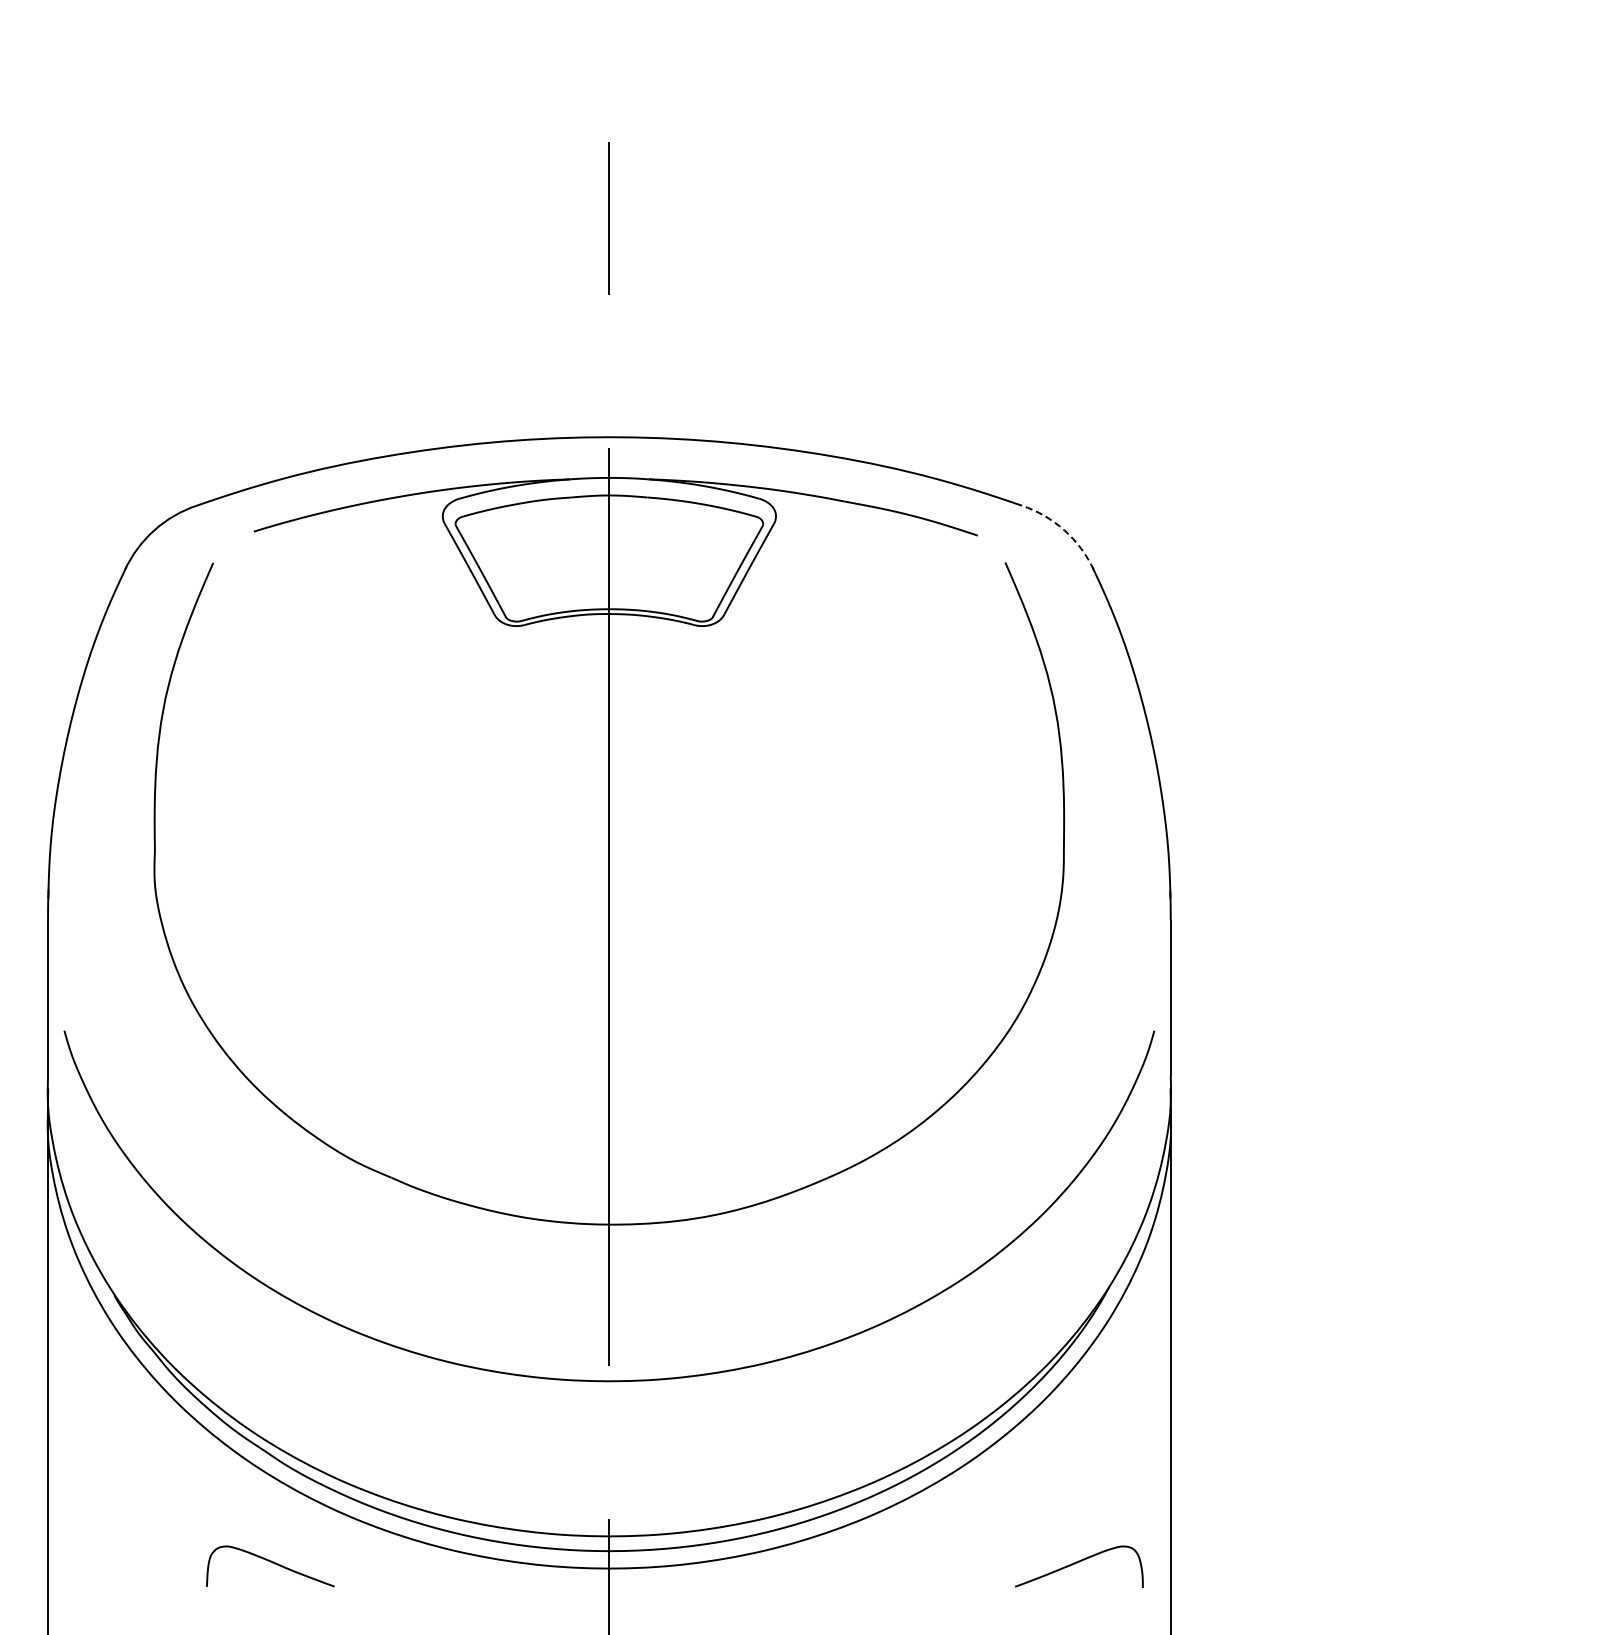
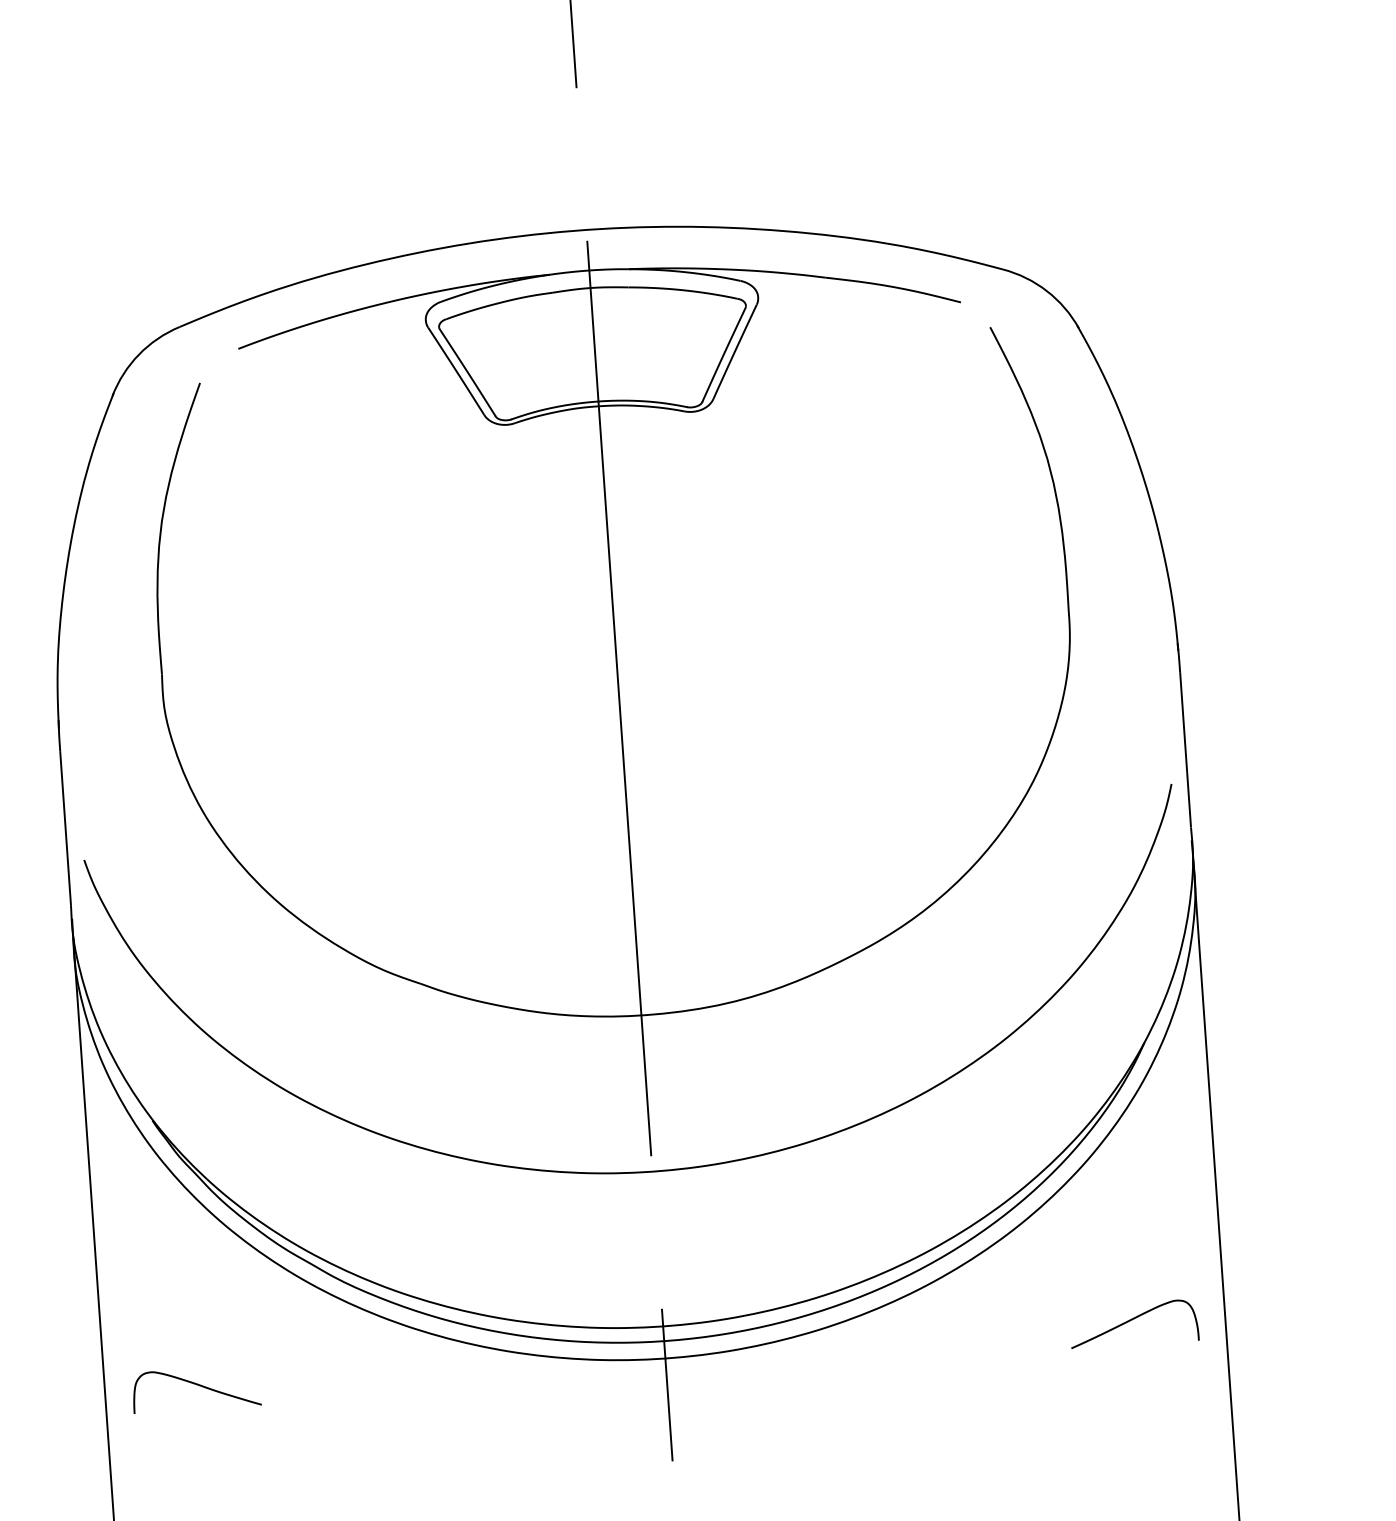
arc: (1064, 530) -> (1046, 291), dashed -> solid
curve: (272, 1563) -> (198, 1386), moved

